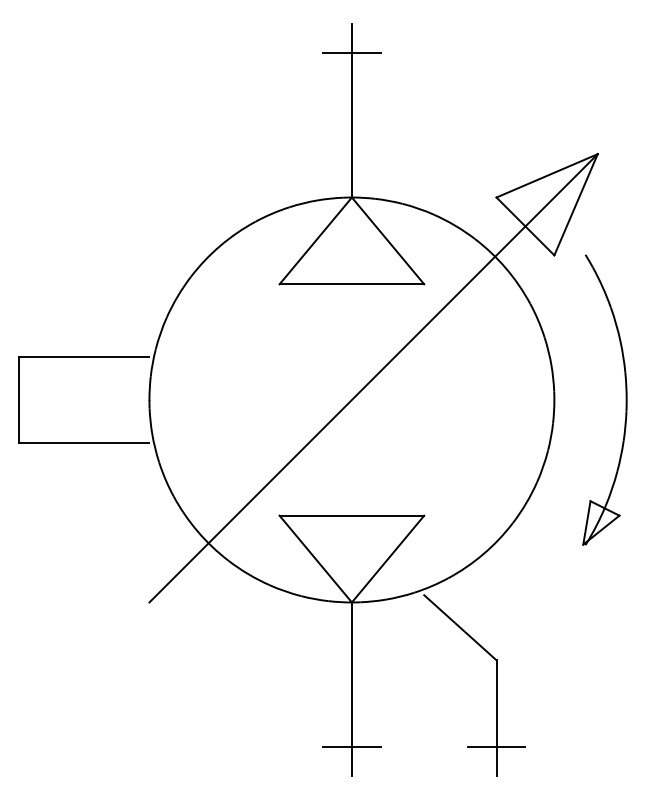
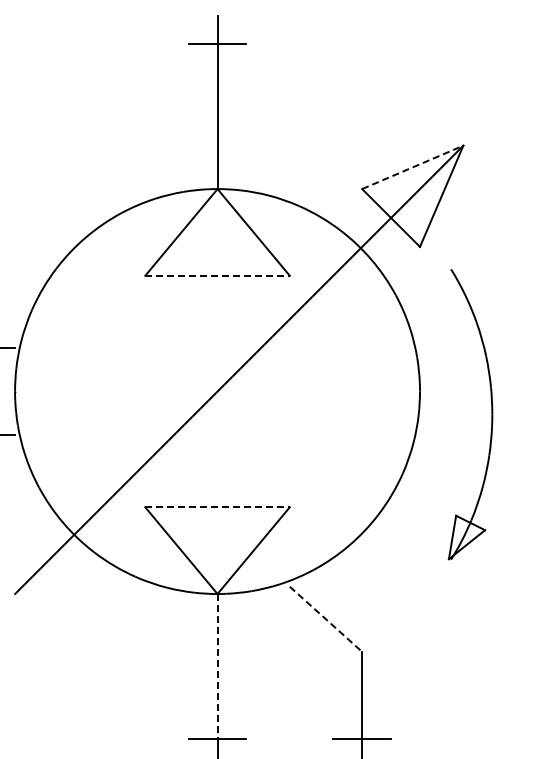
line: (547, 175) -> (413, 167), solid -> dashed
line: (352, 284) -> (218, 276), solid -> dashed
part: (625, 399) -> (491, 414), moved
line: (352, 515) -> (218, 507), solid -> dashed
line: (460, 627) -> (326, 619), solid -> dashed
line: (351, 675) -> (217, 667), solid -> dashed

